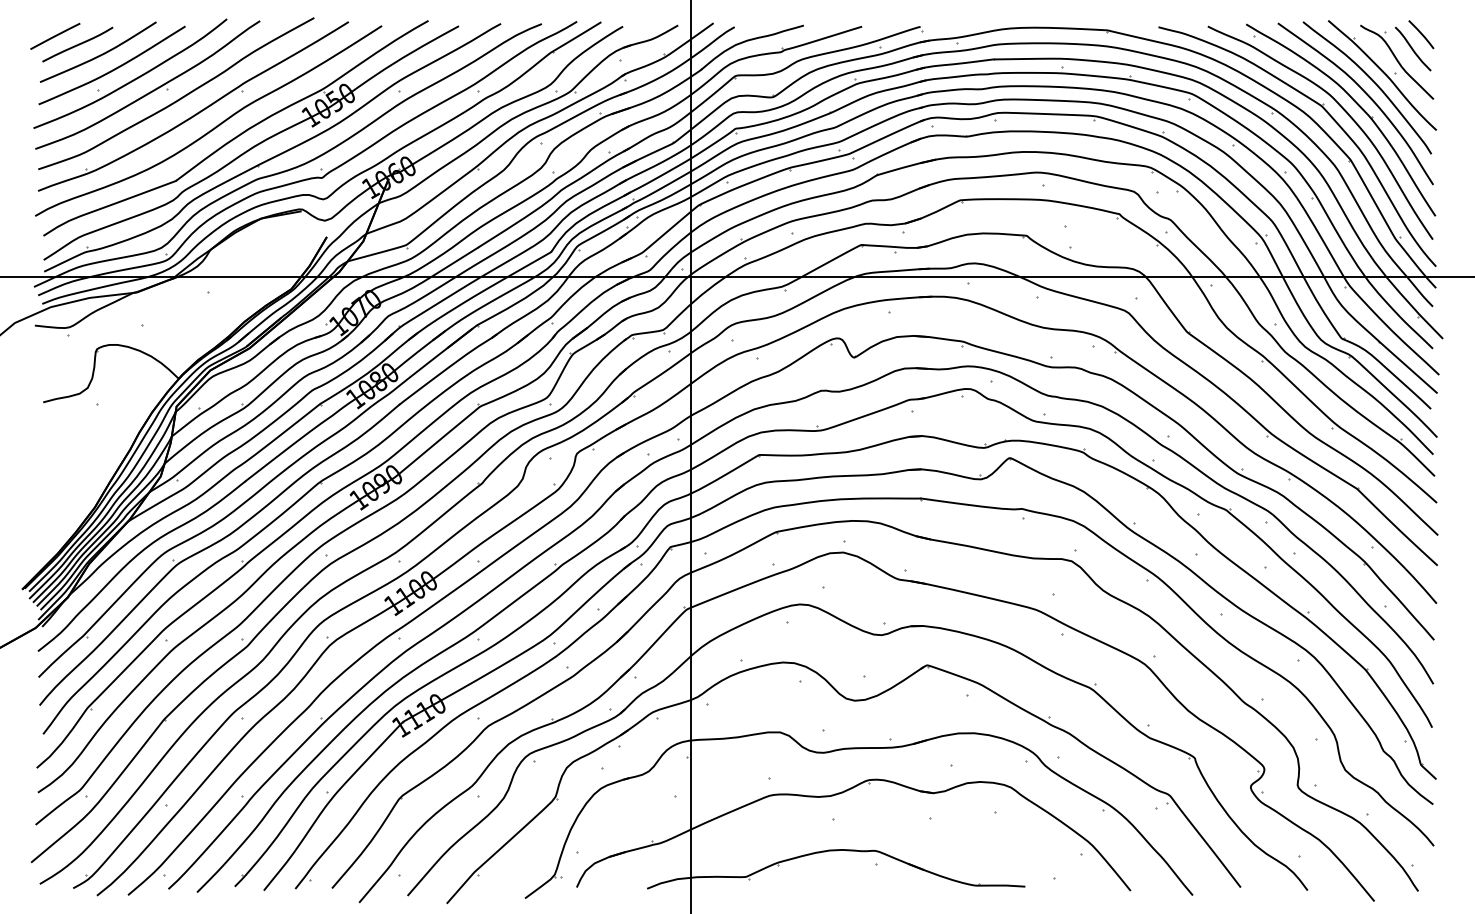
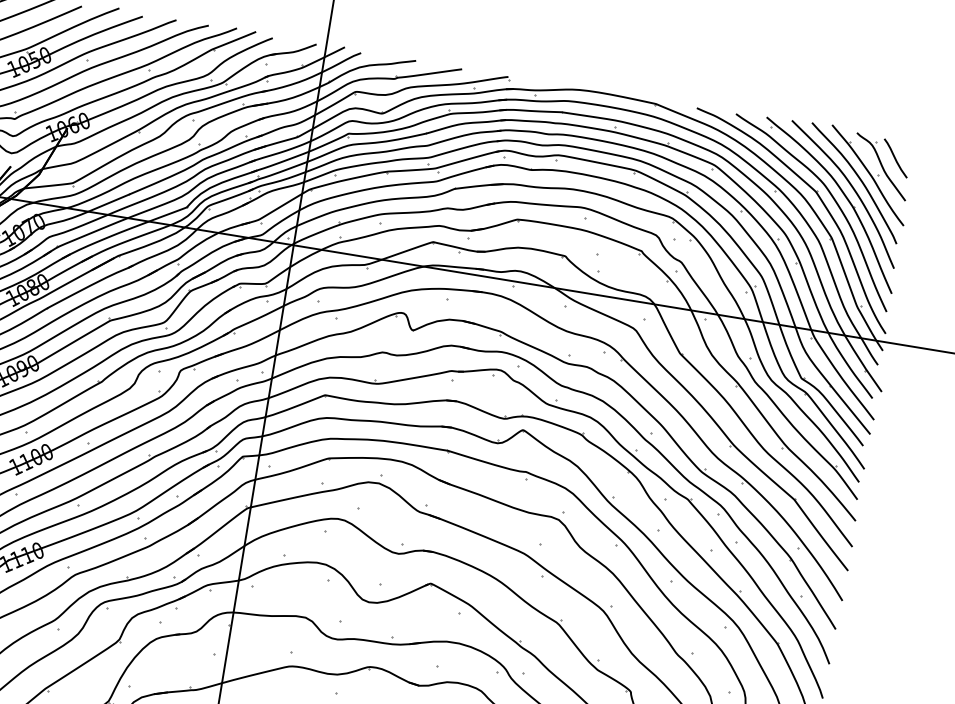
line: (1421, 34) -> (904, 148), removed

